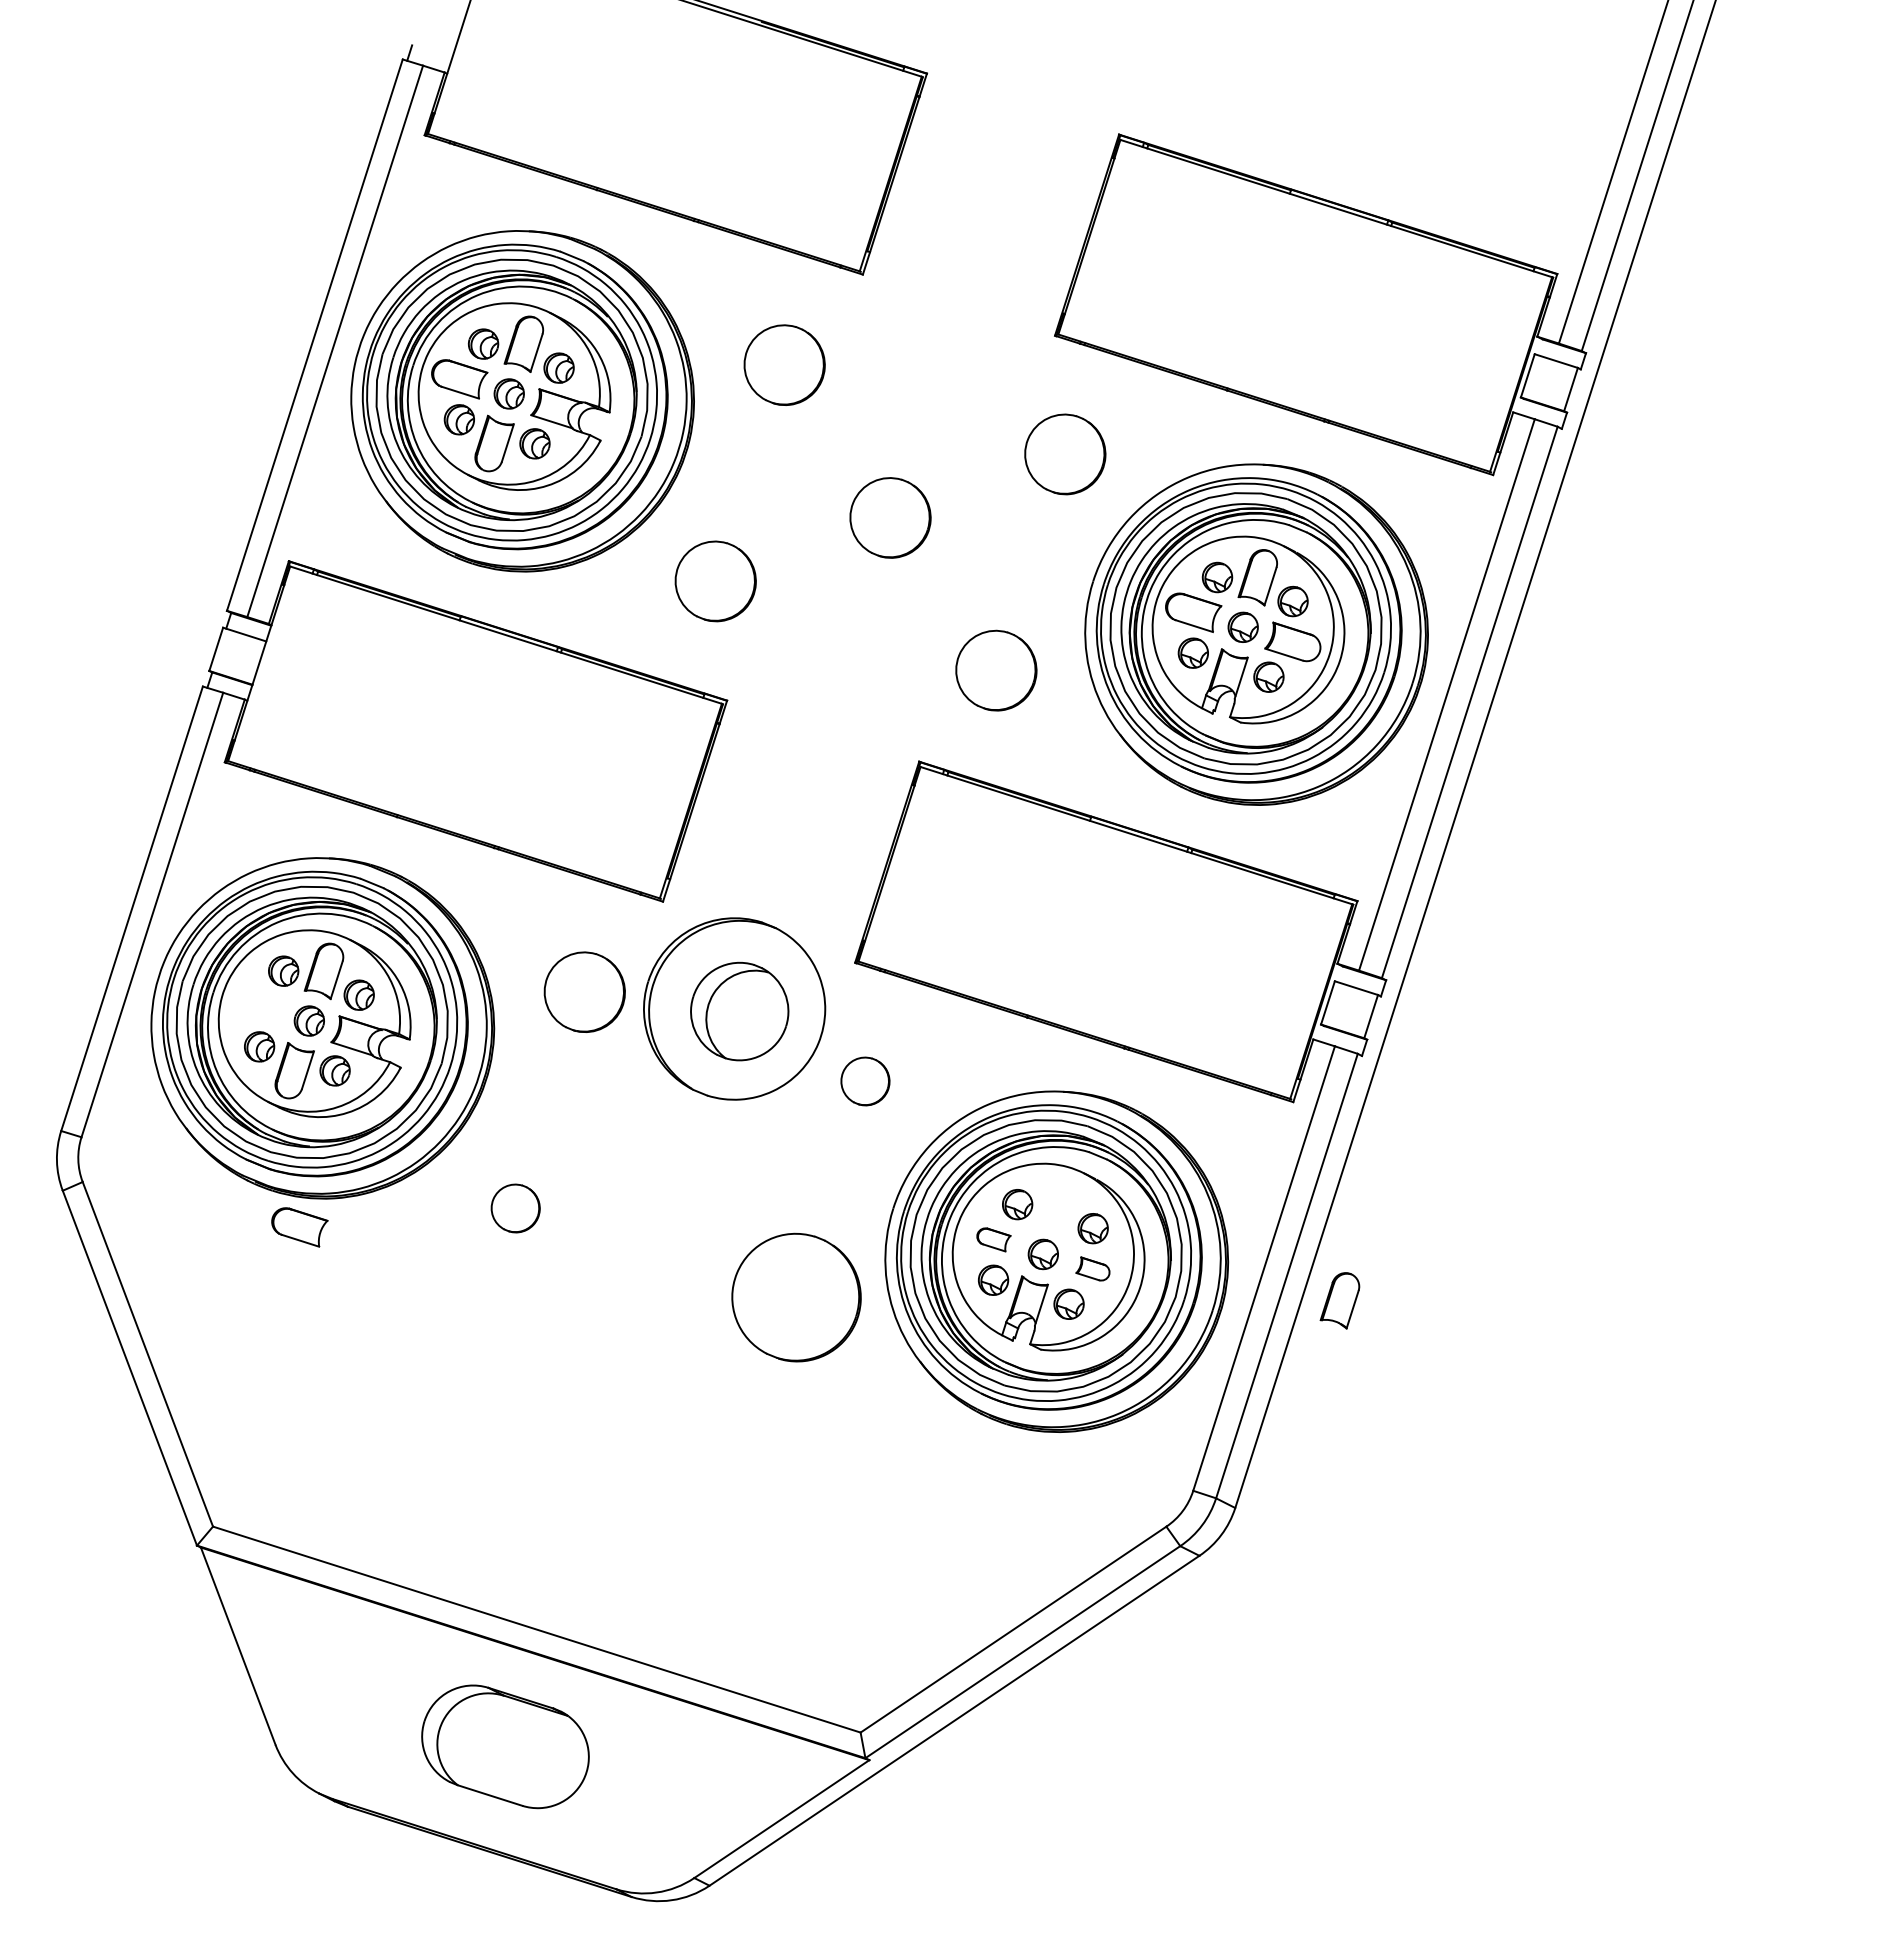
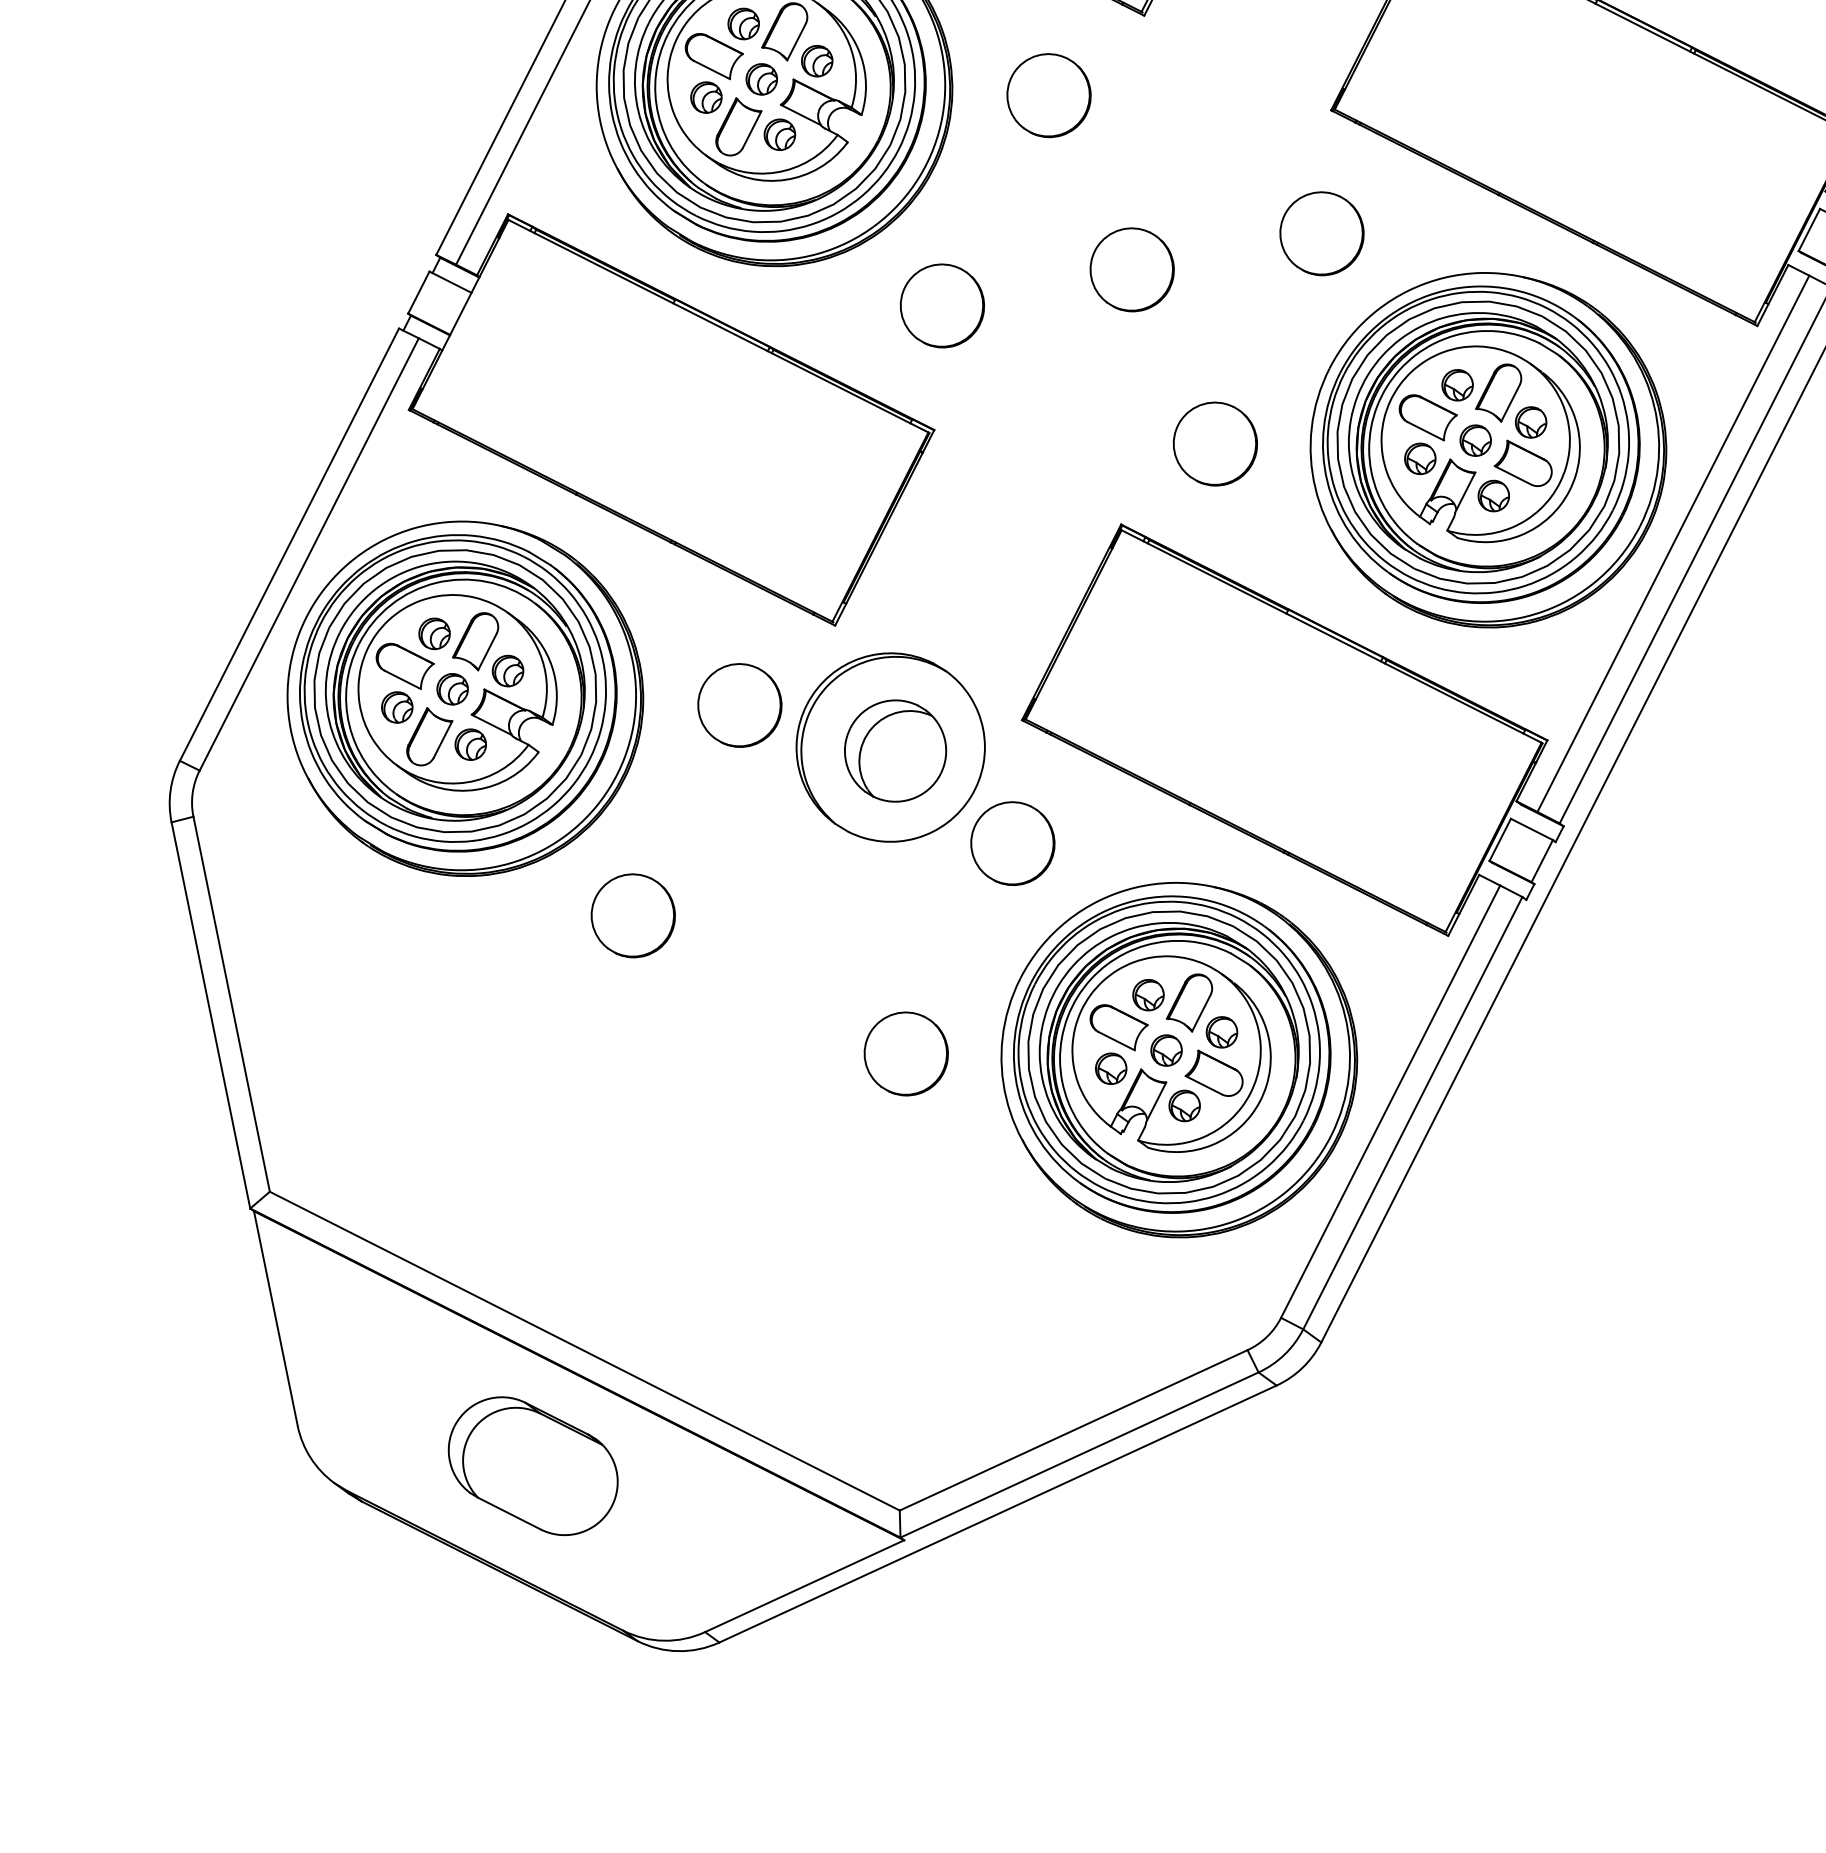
part: (865, 1081) -> (1012, 843), size x1.67
part: (515, 1208) -> (632, 915), size x1.67
part: (299, 1227) -> (403, 666), moved
part: (993, 1239) -> (1117, 1026), size x1.67
part: (1092, 1268) -> (1214, 1073), size x1.67
part: (796, 1297) -> (906, 1053), size x0.62
part: (1339, 1300) -> (1189, 1001), moved

